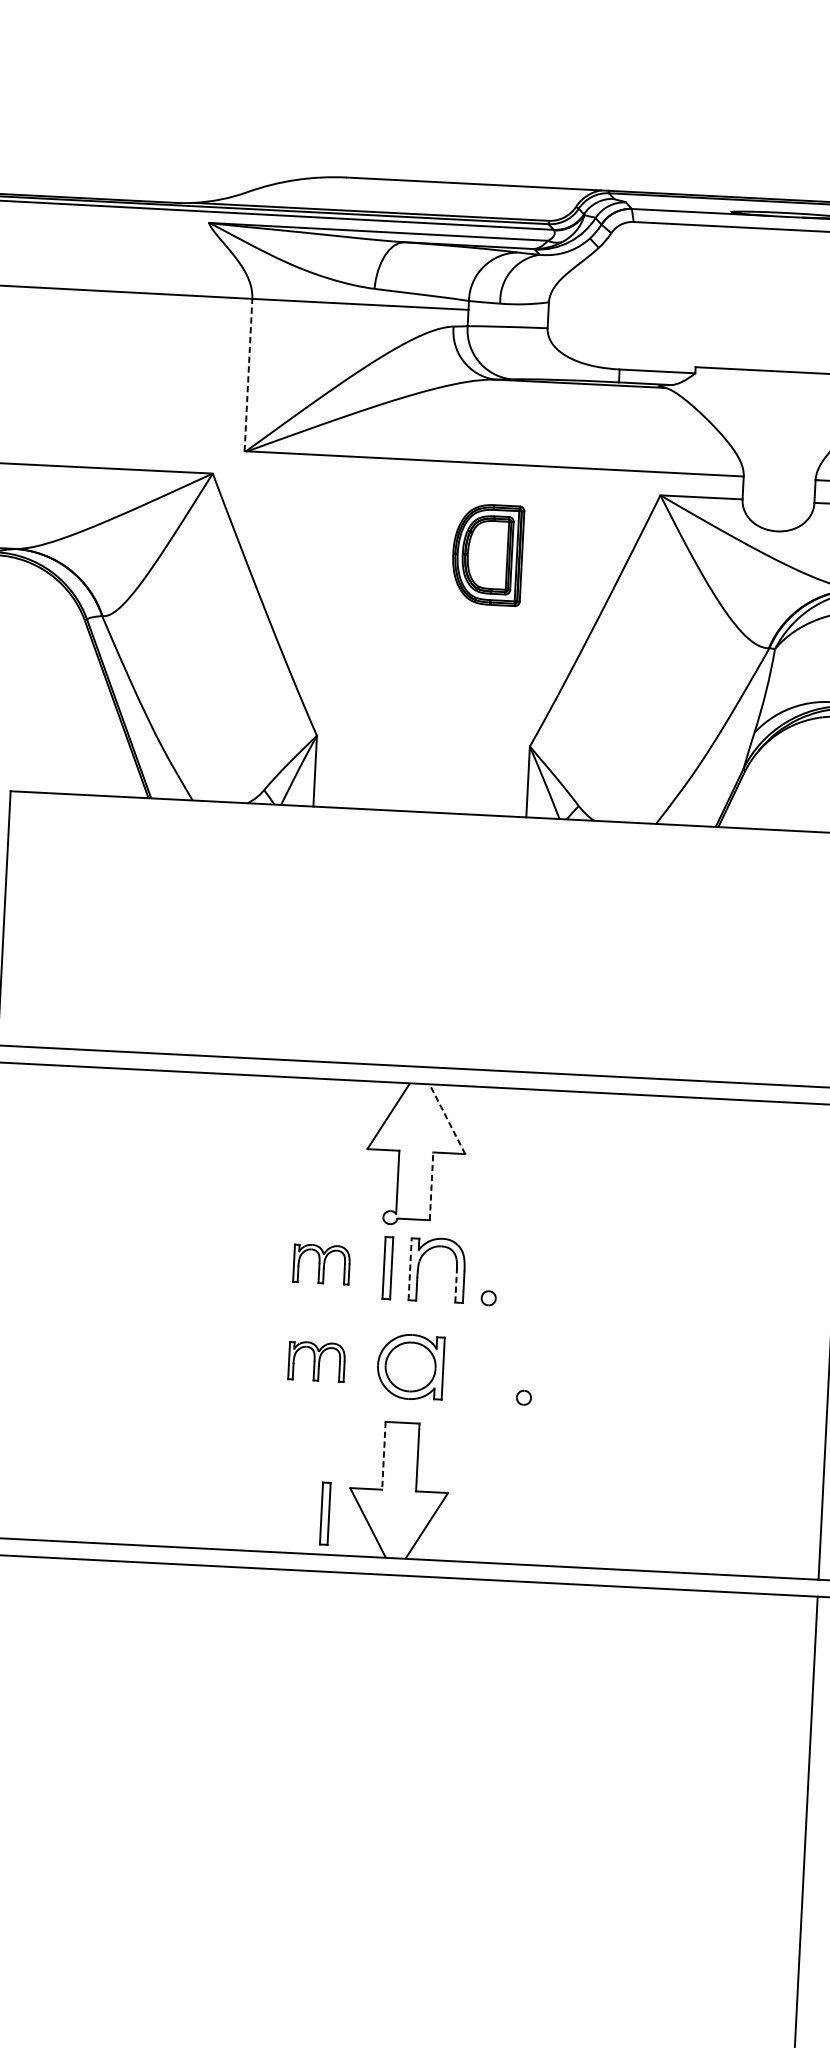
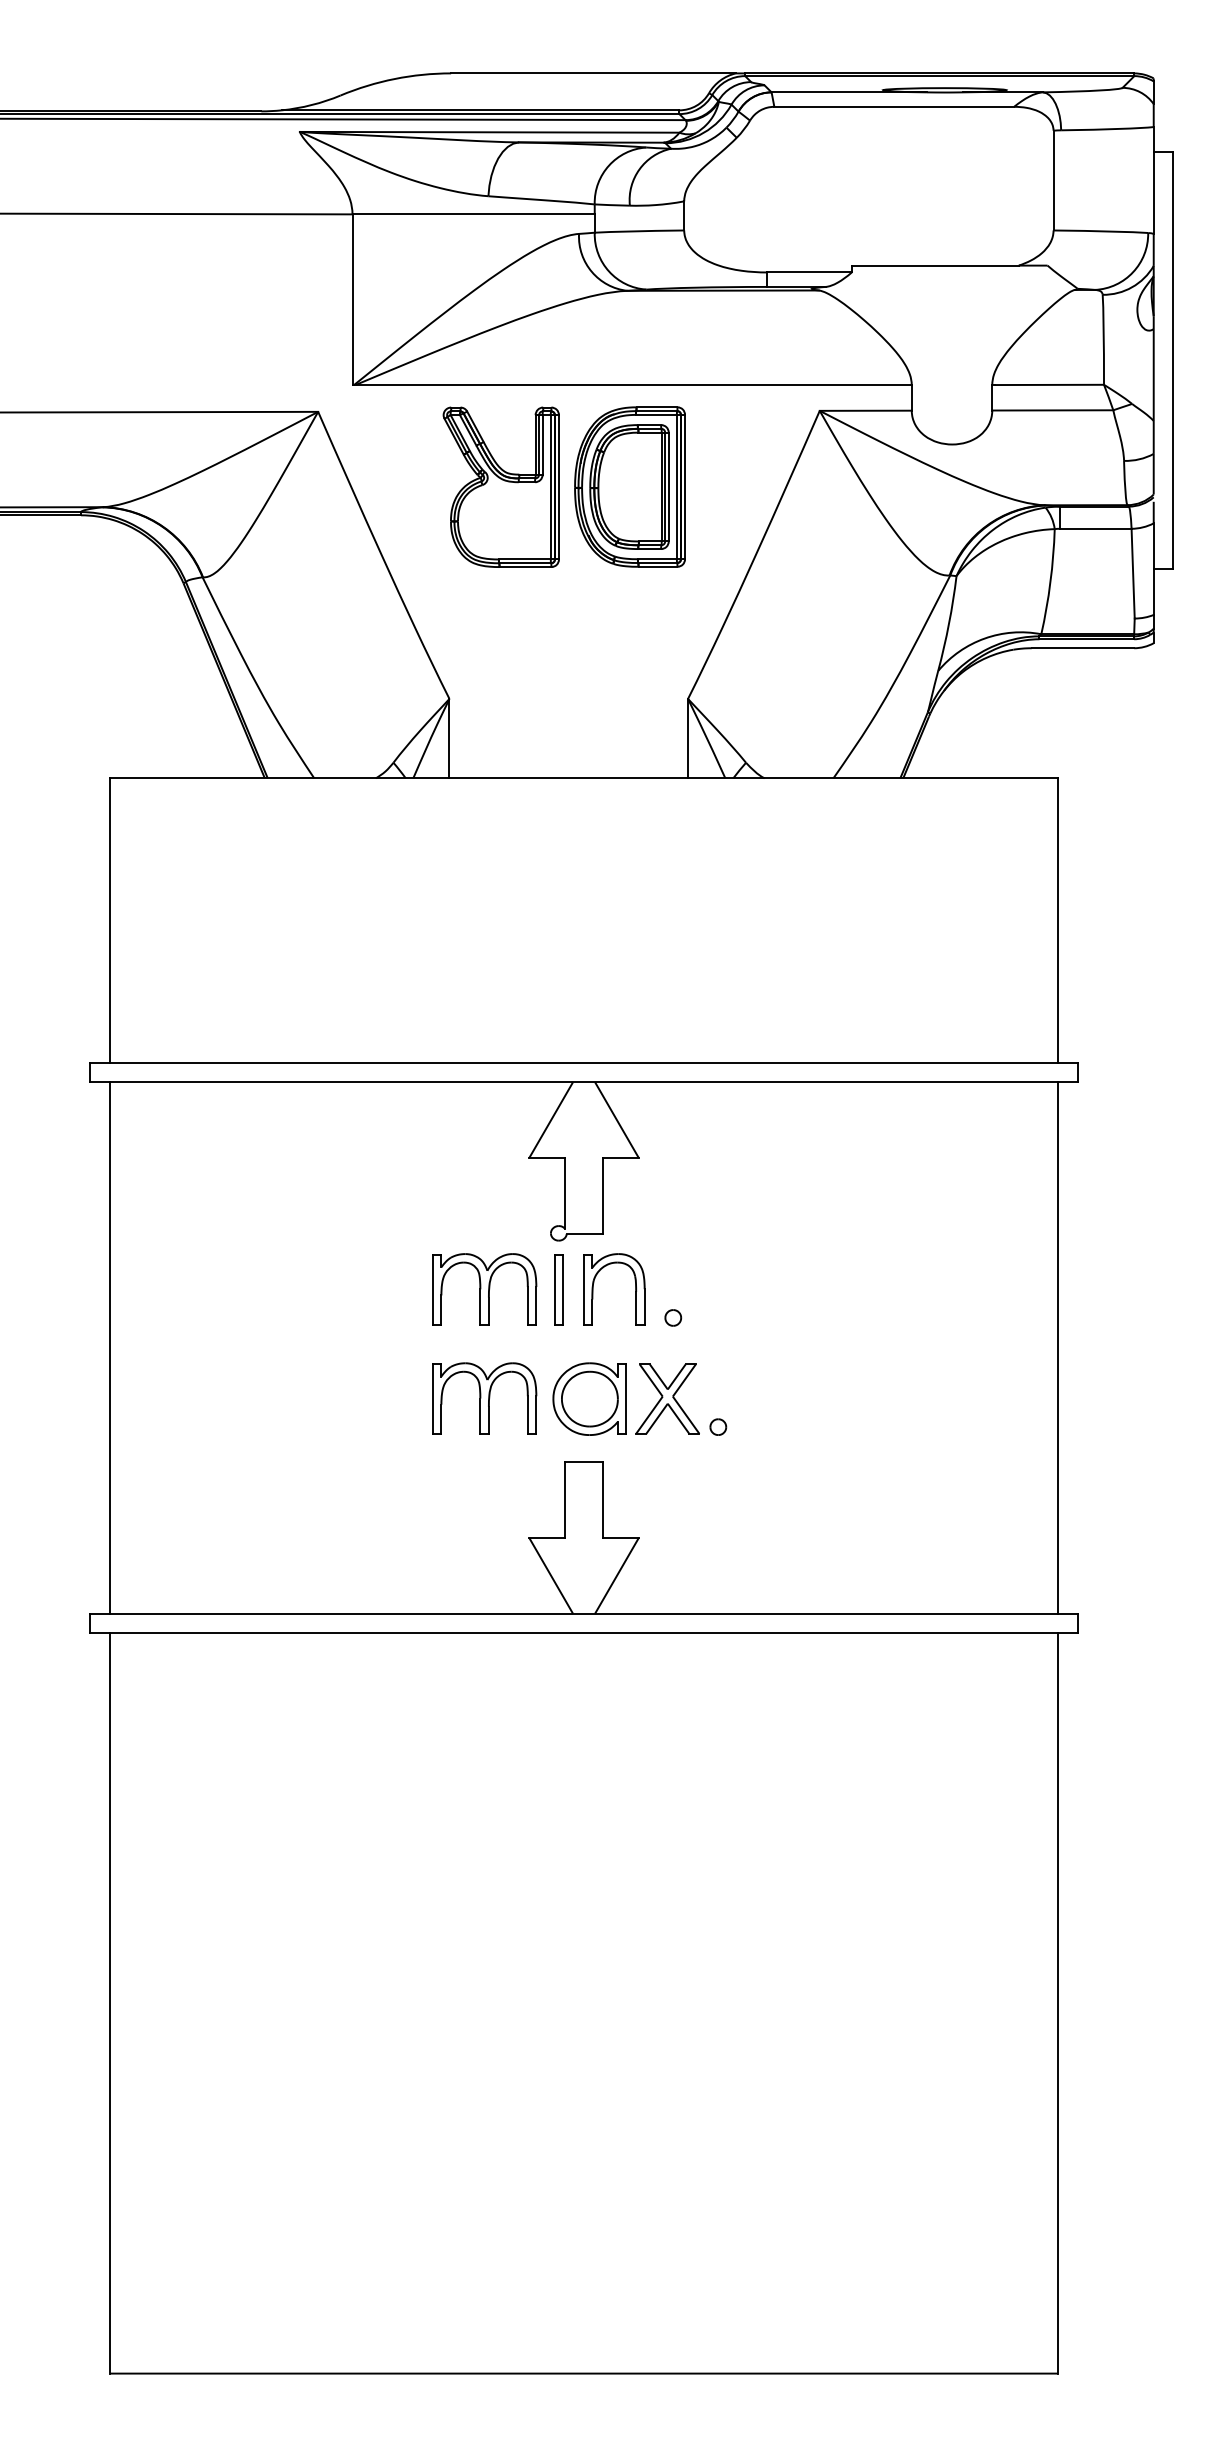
line: (248, 374) -> (352, 299), dashed -> solid
part: (372, 548) -> (500, 486), added
part: (487, 554) -> (629, 486), size x1.43
line: (446, 1119) -> (616, 1120), dashed -> solid
line: (431, 1186) -> (603, 1196), dashed -> solid
part: (321, 1264) -> (484, 1289), size x1.67
line: (409, 1268) -> (583, 1289), dashed -> solid
line: (456, 1287) -> (636, 1307), dashed -> solid
part: (316, 1361) -> (484, 1398), size x1.67
part: (479, 1369) -> (667, 1398), added
line: (384, 1455) -> (565, 1499), dashed -> solid
part: (325, 1513) -> (502, 1567), removed

